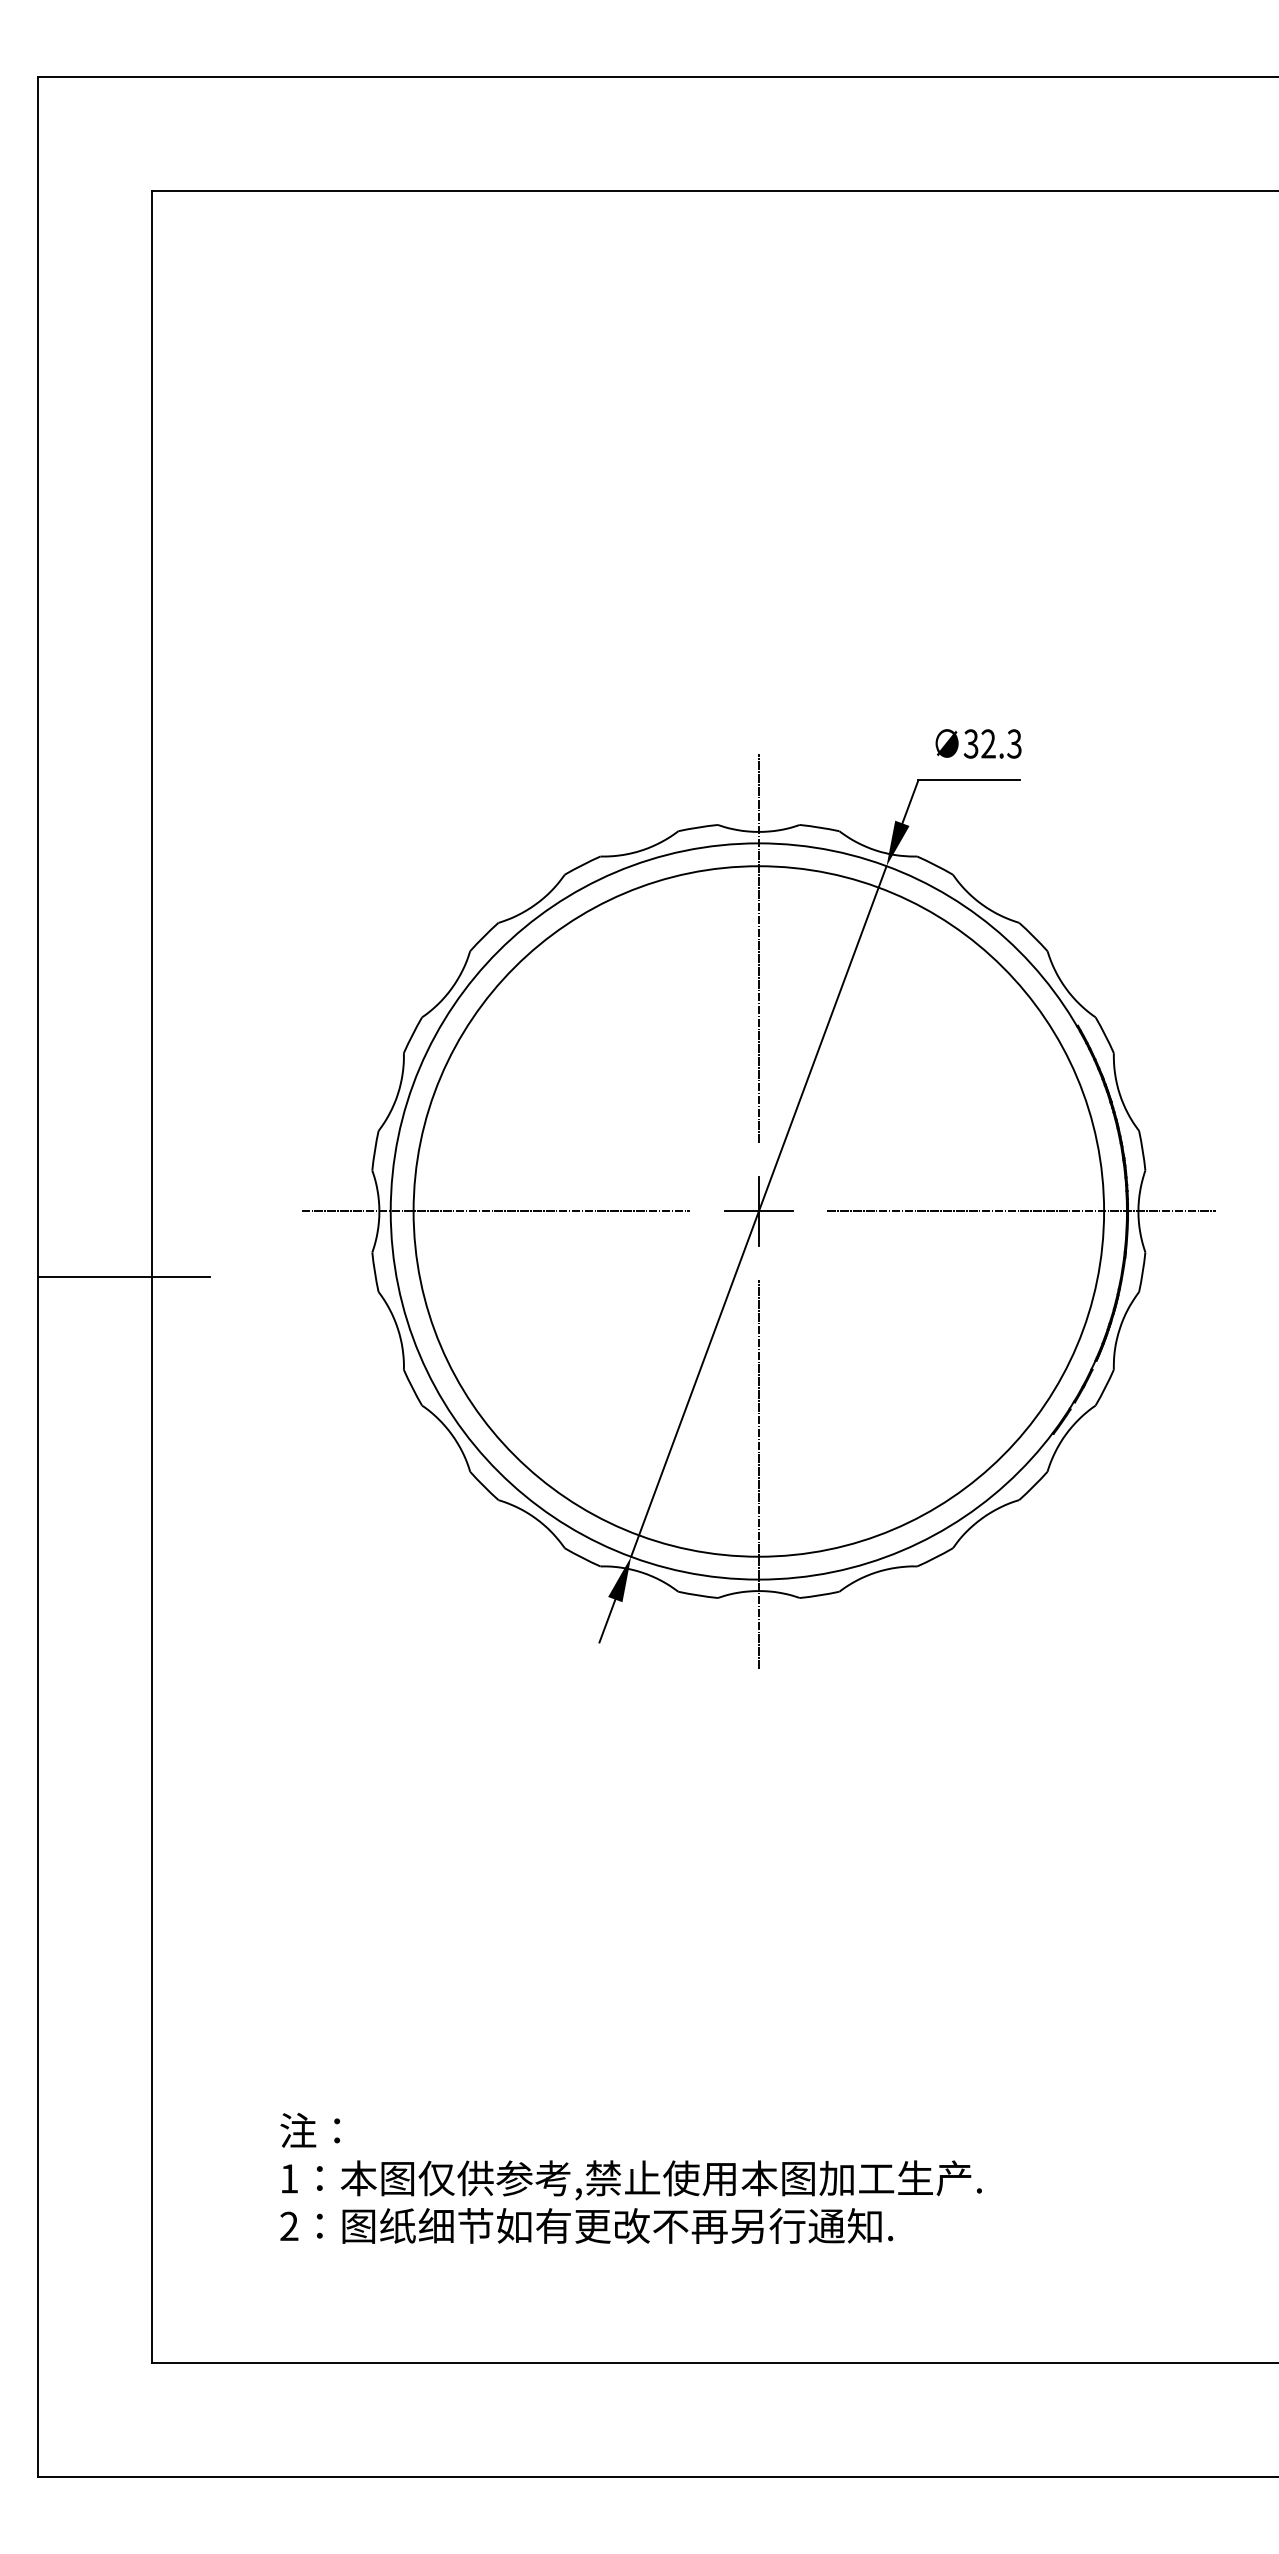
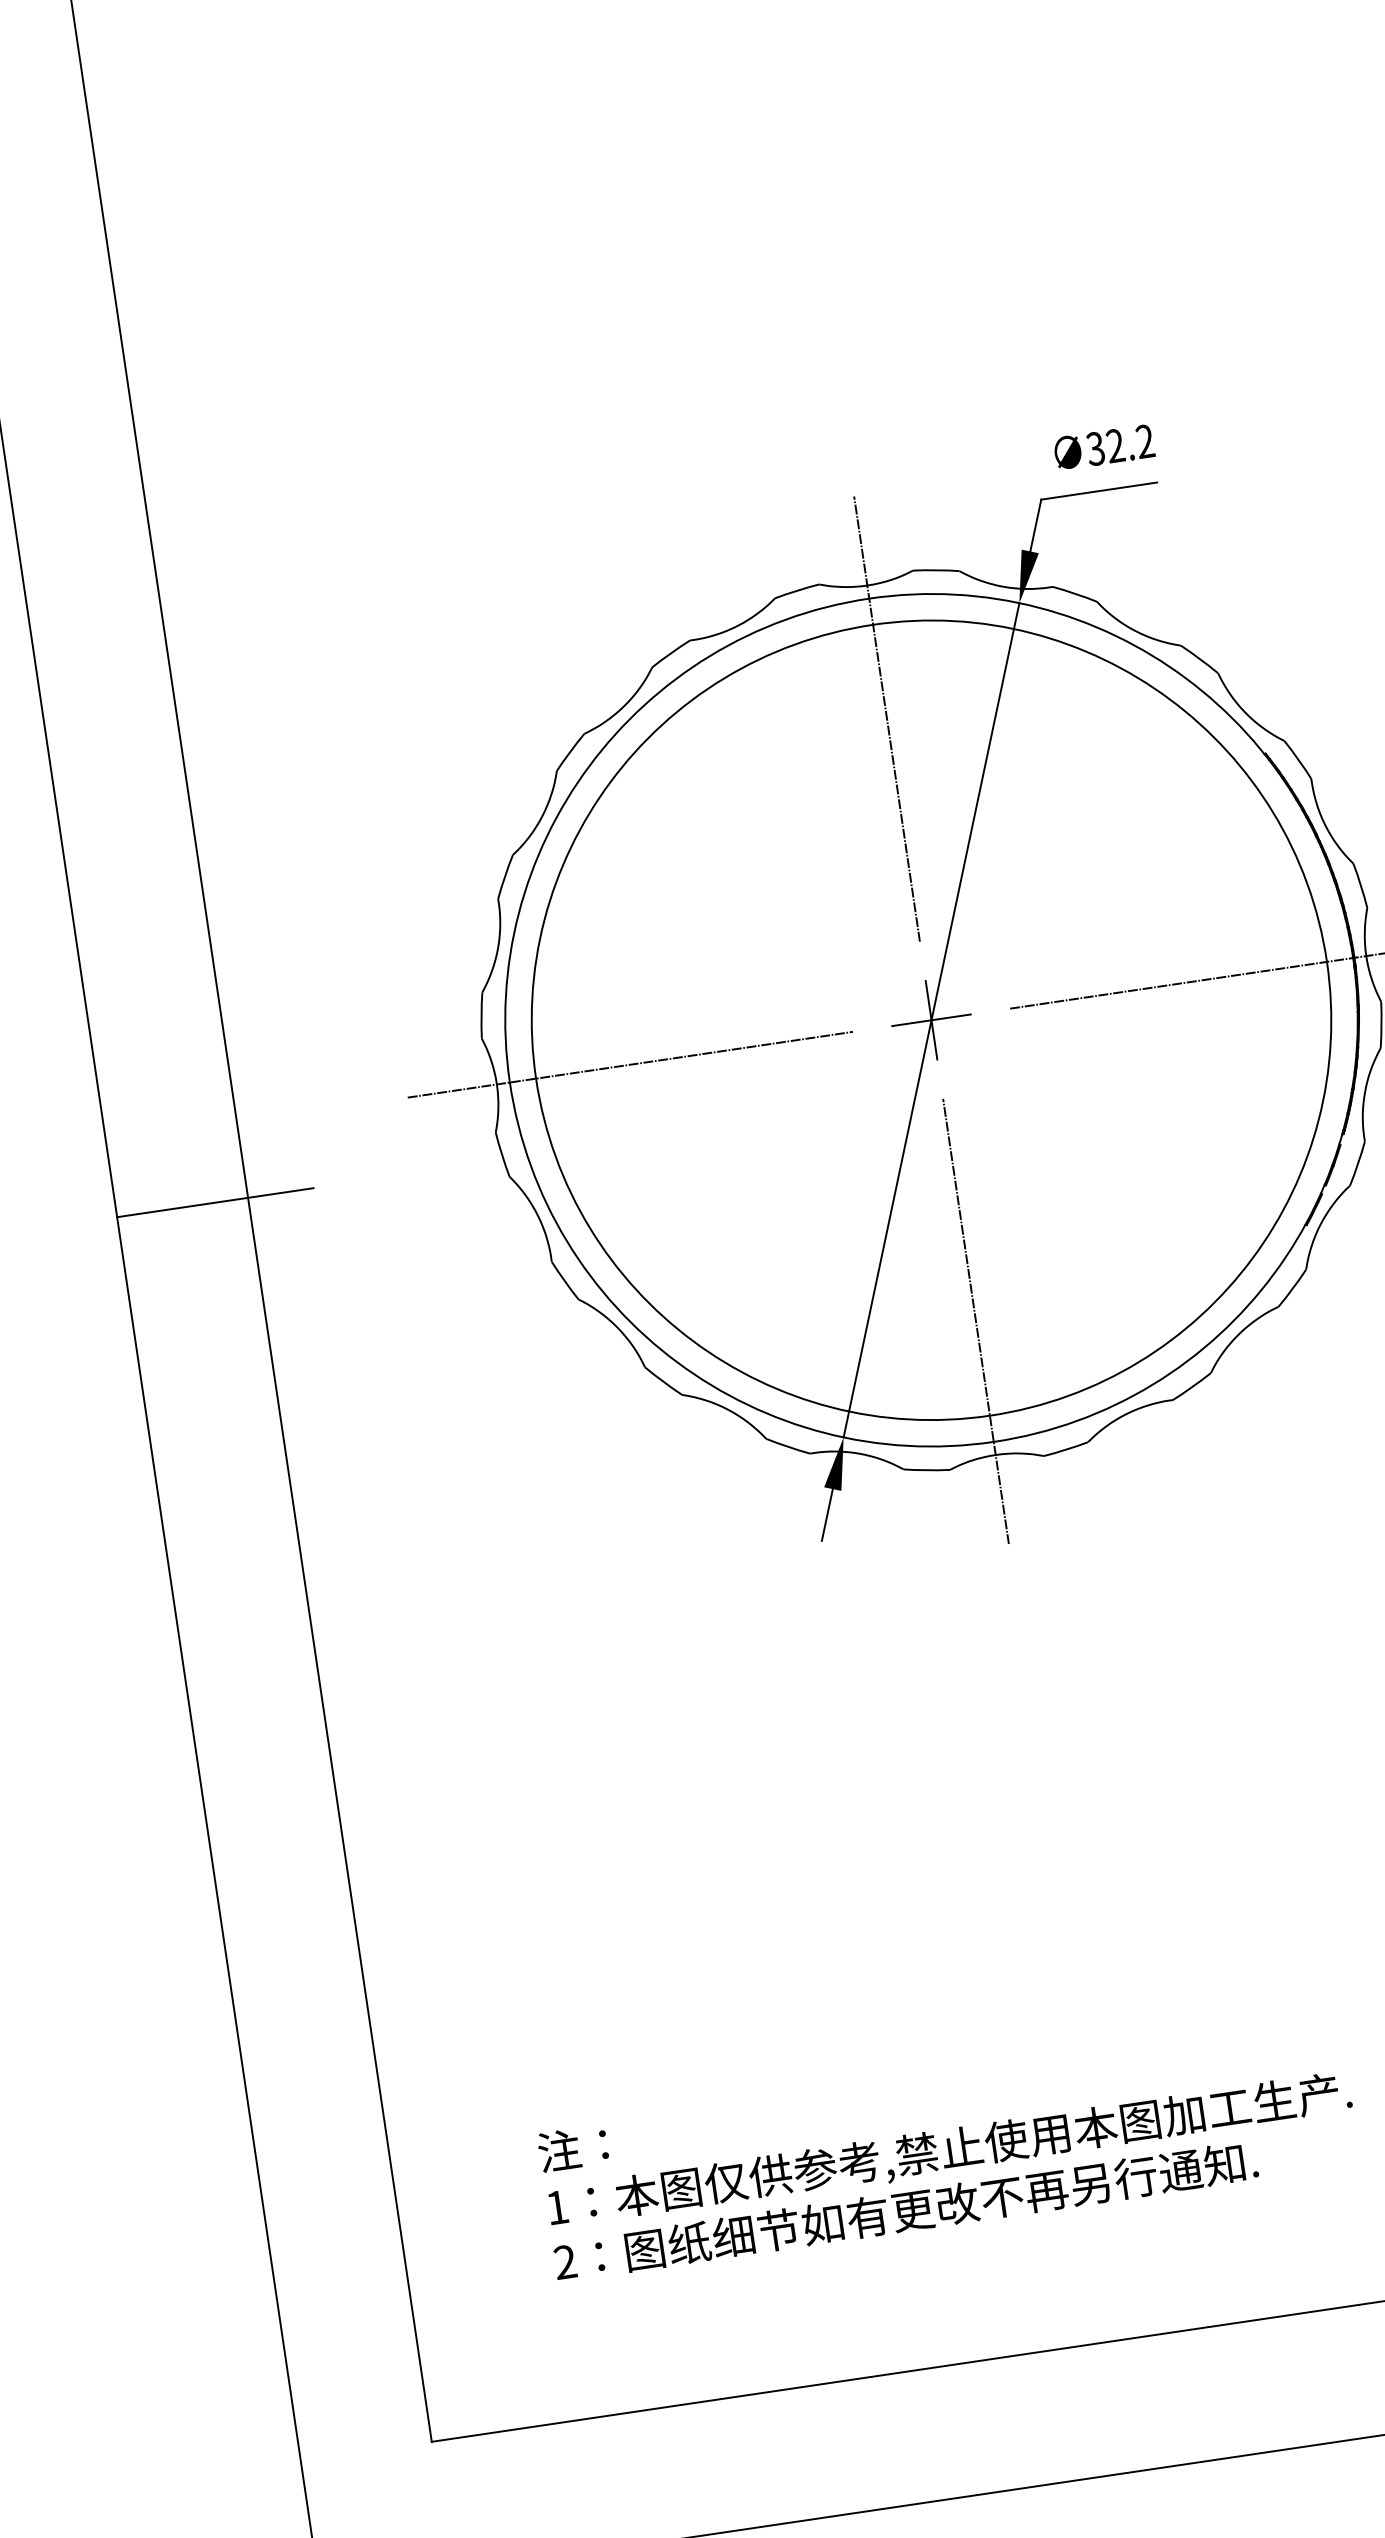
text: (1014, 743) -> (1145, 441), 32.3 -> 32.2

